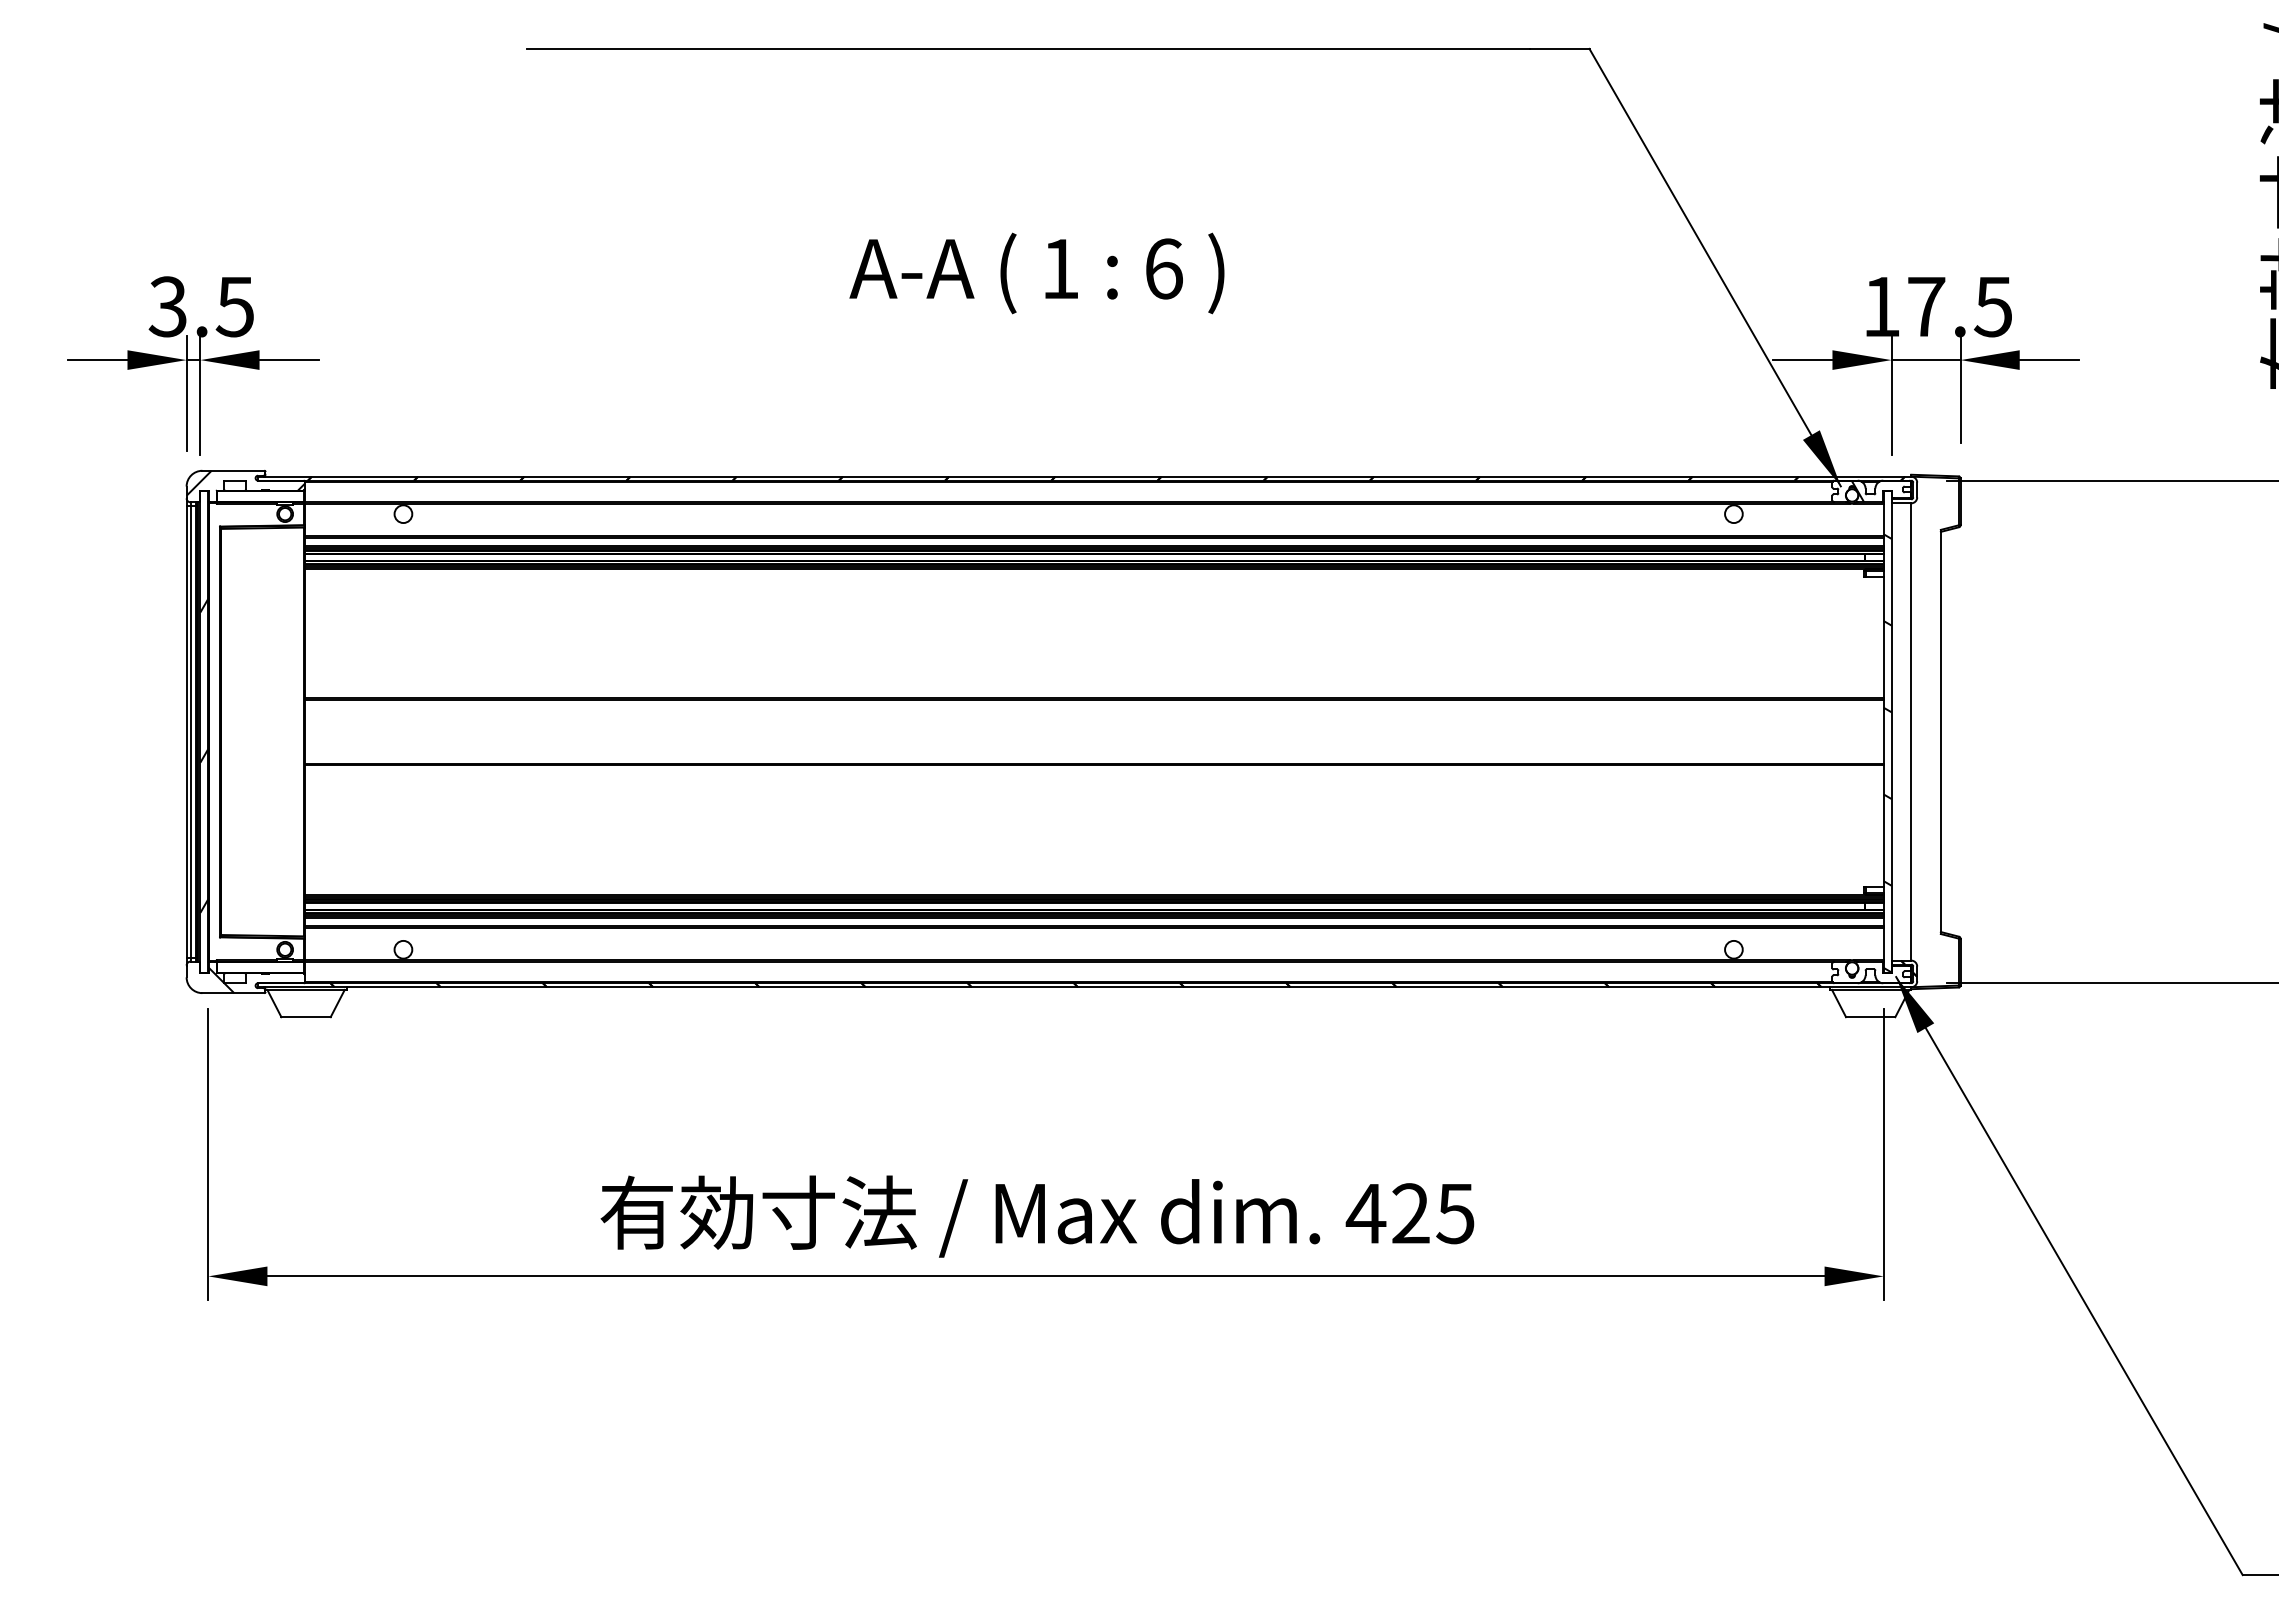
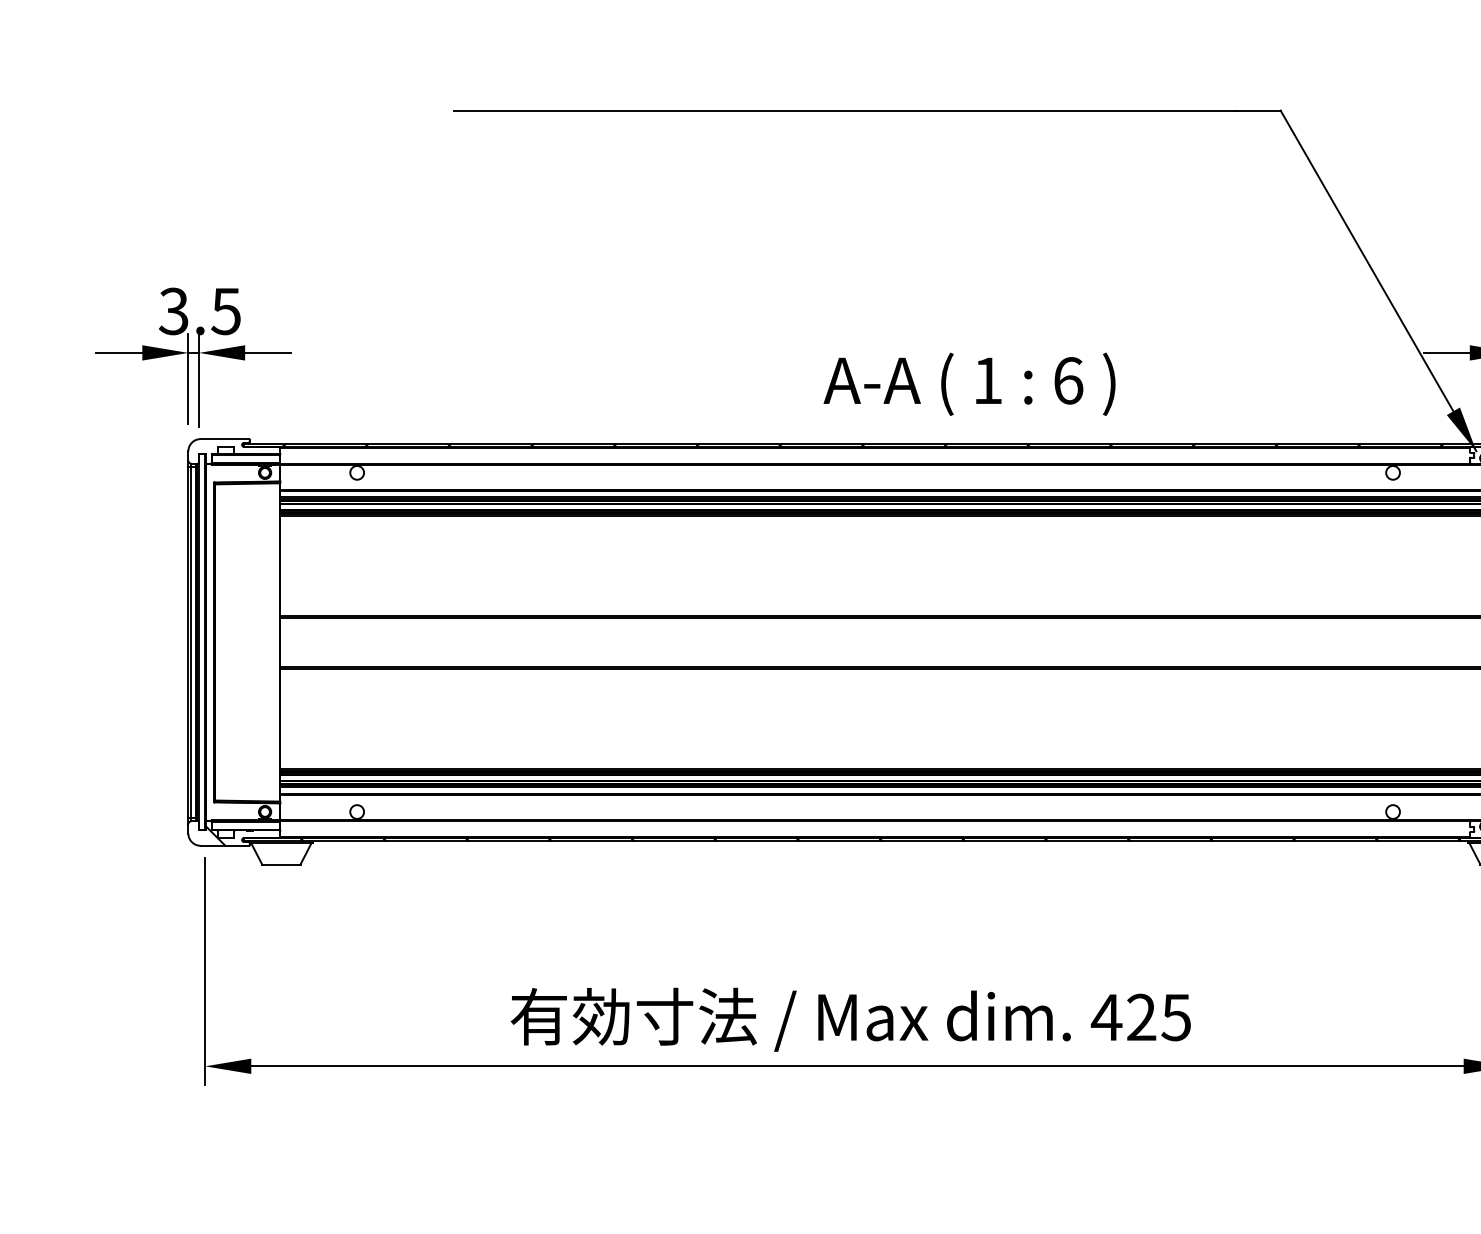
text: (1036, 273) -> (969, 384), moved
hatch: (245, 482) -> (234, 448), removed
hatch: (204, 755) -> (202, 660), removed

